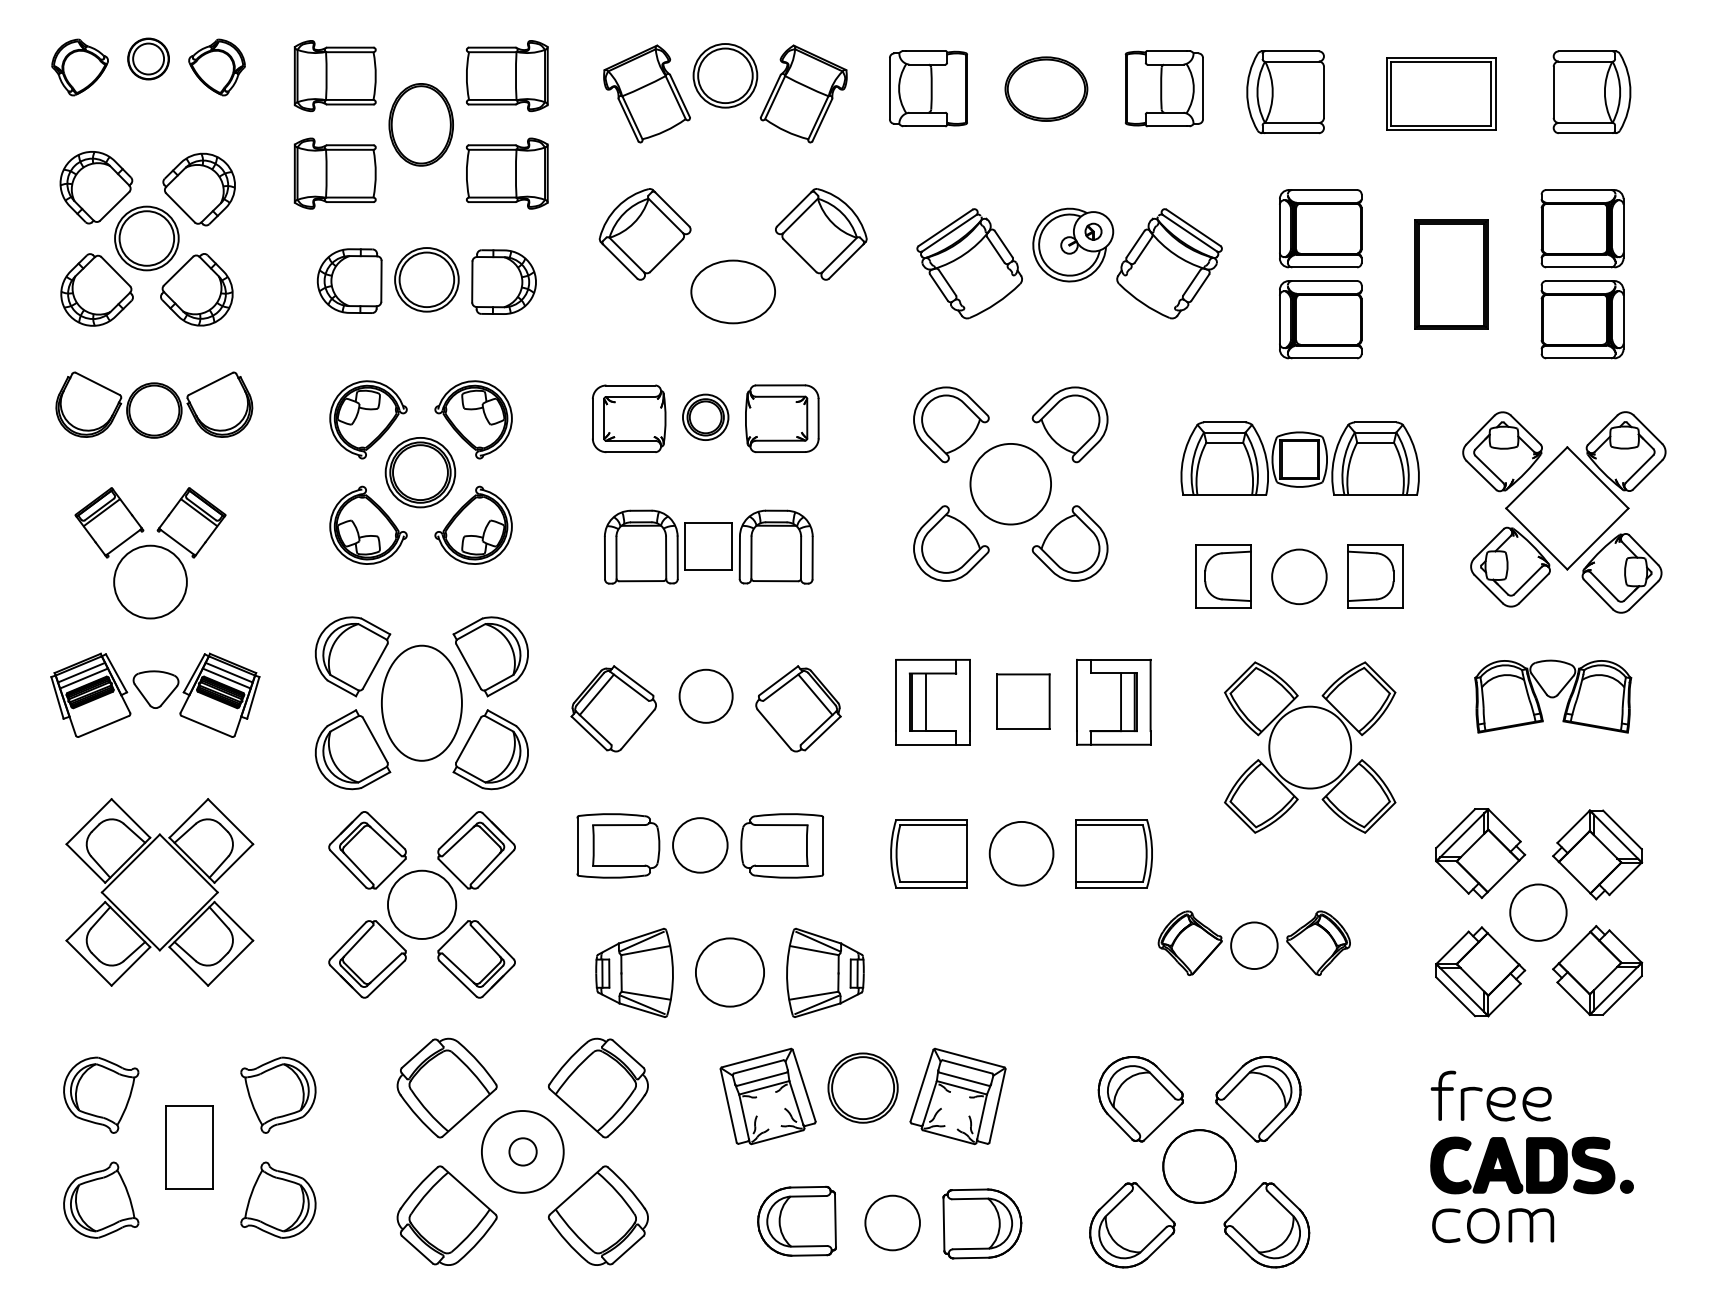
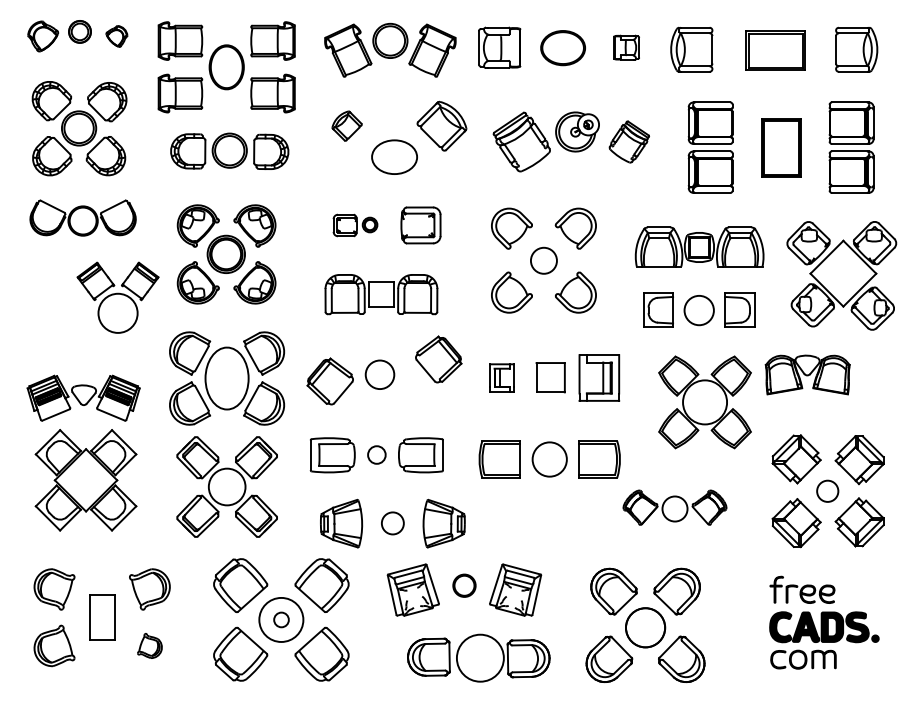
part: (216, 67) -> (116, 36), size x0.7
part: (1164, 88) -> (626, 47), size x0.6
part: (643, 232) -> (346, 125), size x0.6
part: (1169, 262) -> (629, 141), size x0.7
part: (660, 418) -> (355, 225), size x0.6
circle: (1009, 483) -> (543, 260), size x0.6
part: (149, 552) -> (117, 297), moved
part: (155, 693) -> (83, 397), moved
part: (1552, 695) -> (807, 374), moved
part: (931, 701) -> (501, 377), size x0.6
part: (798, 708) -> (438, 359), moved
circle: (699, 844) -> (376, 454), size x0.6
circle: (1537, 913) -> (827, 491), size x0.7
circle: (729, 972) -> (392, 523), size x0.6
part: (863, 1087) -> (464, 585), size x0.6
part: (277, 1199) -> (149, 645), size x0.6
circle: (892, 1221) -> (480, 657), size x1.6

